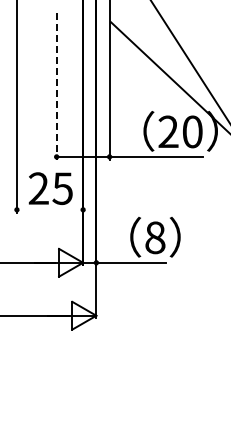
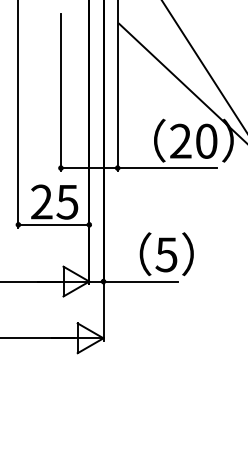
line: (56, 86) -> (60, 92), dashed -> solid
line: (49, 209) -> (53, 224), added
text: (155, 237) -> (166, 254), 8 -> 5

